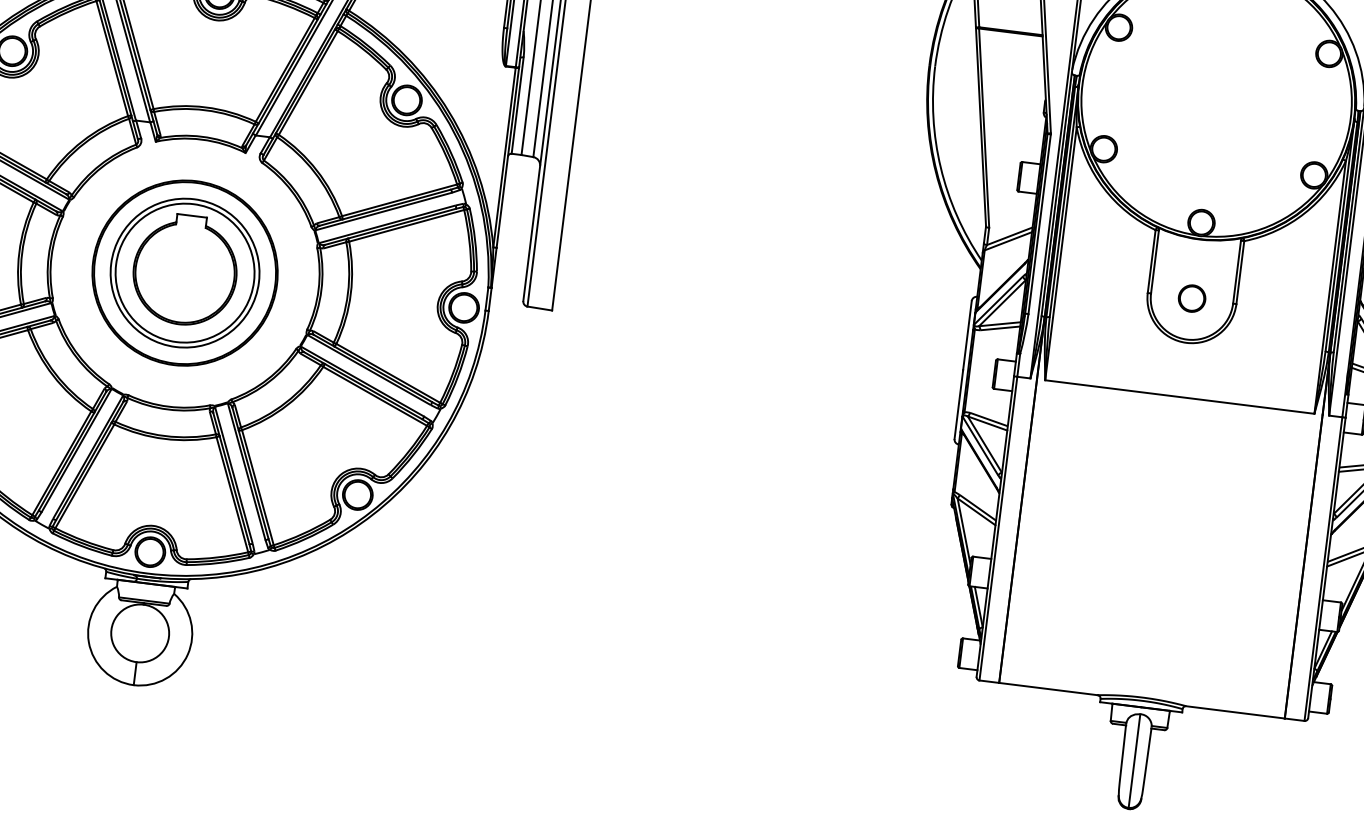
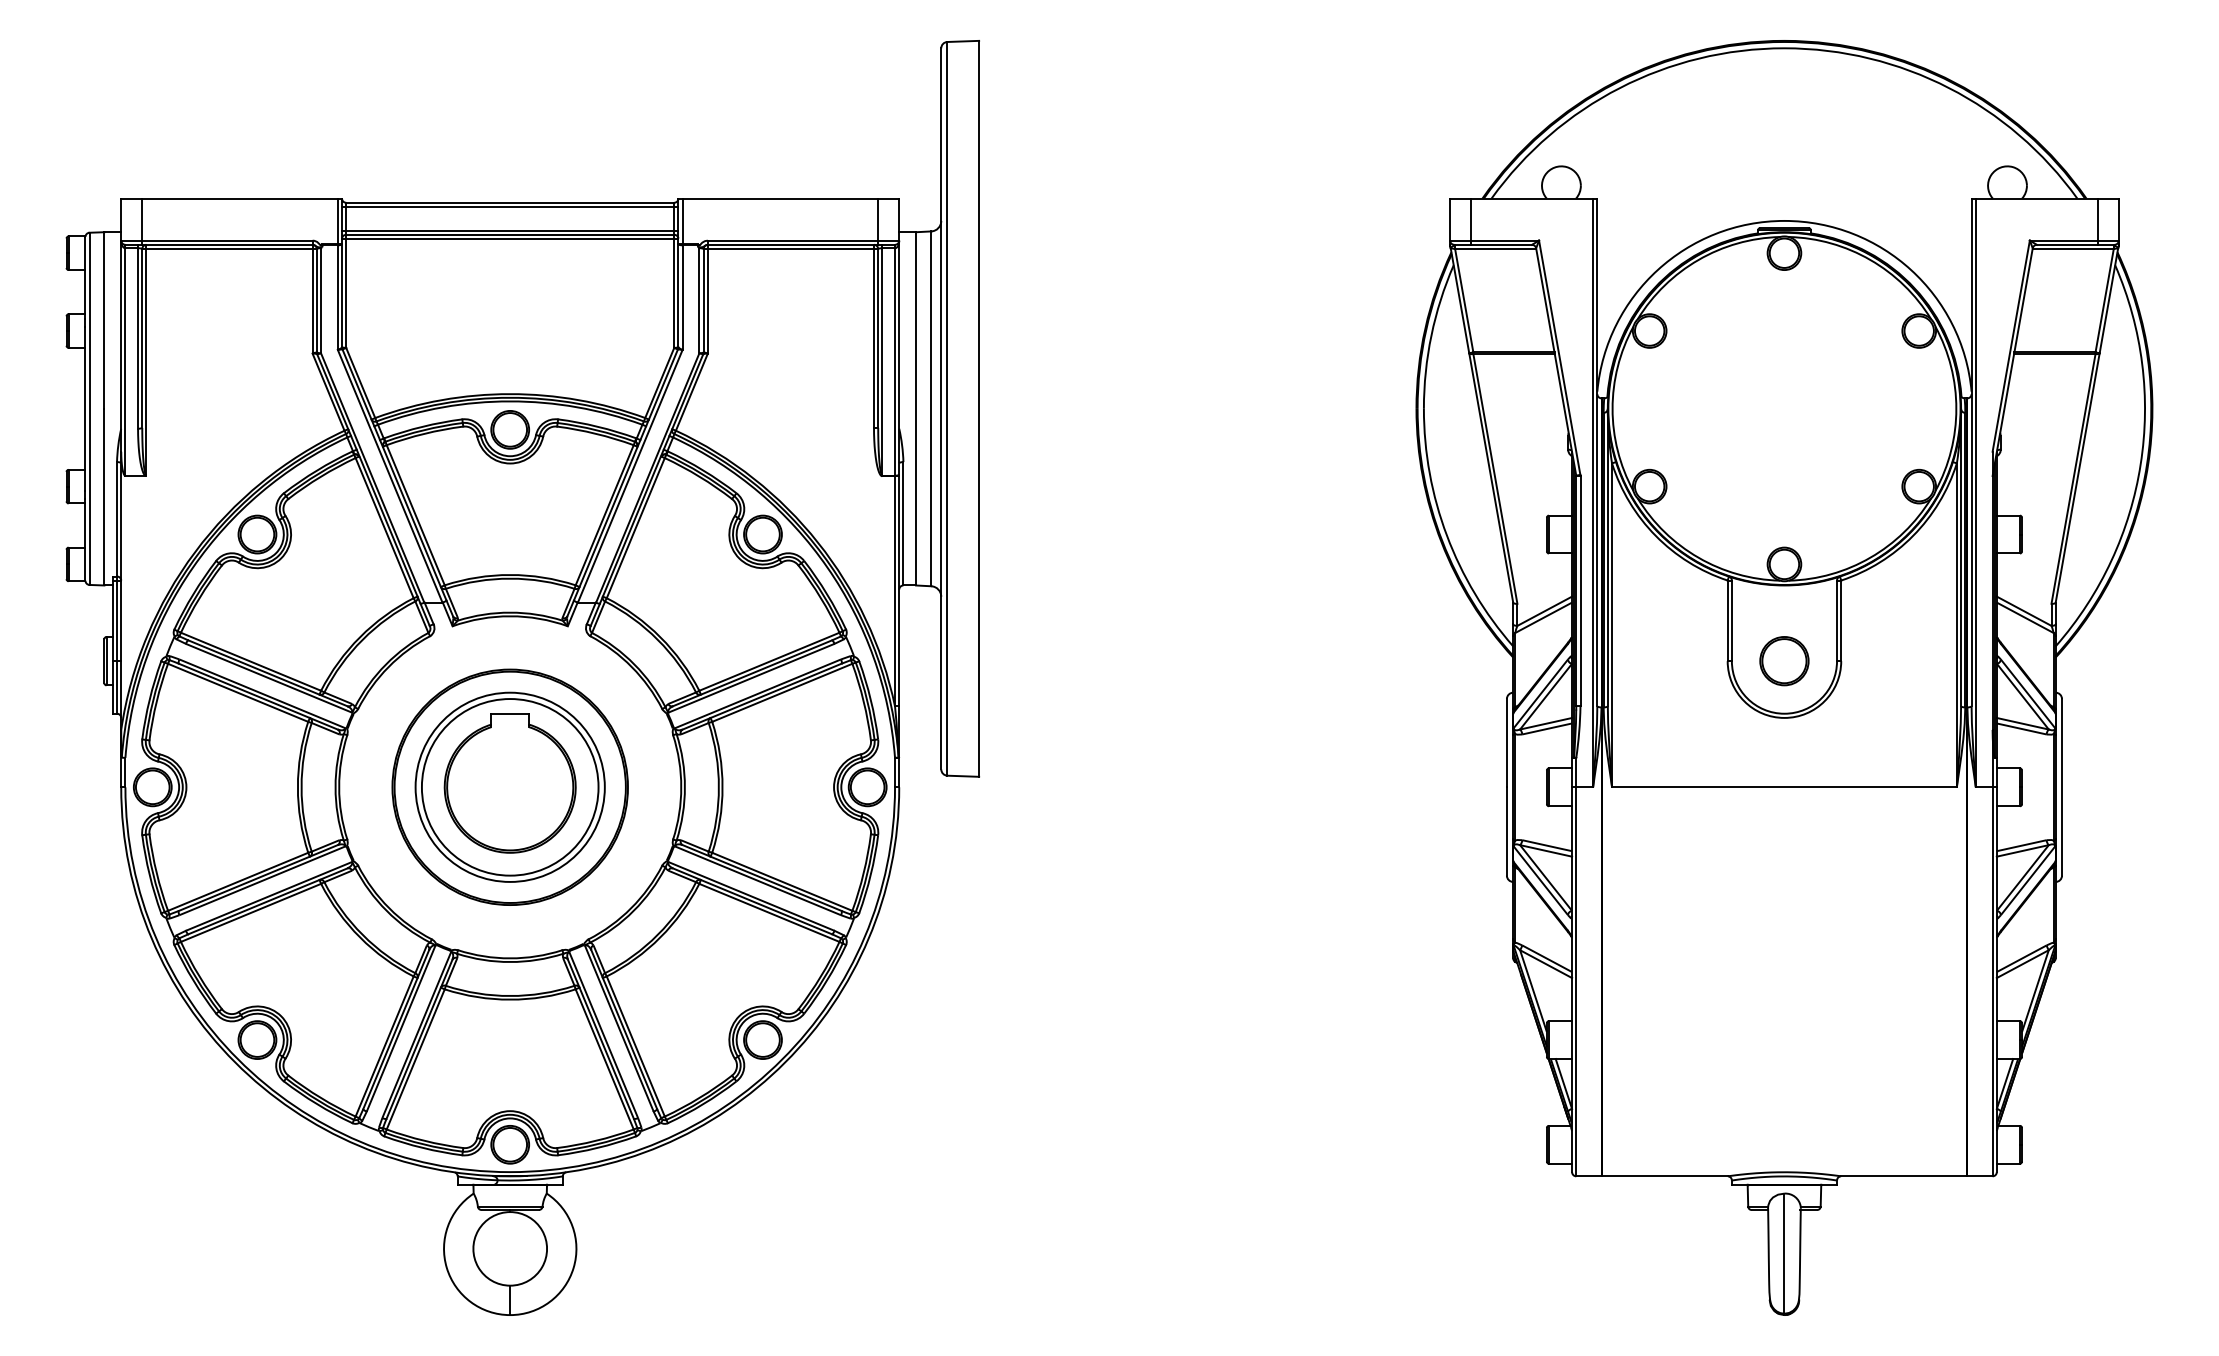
part: (1192, 298) -> (1784, 661), size x1.43

